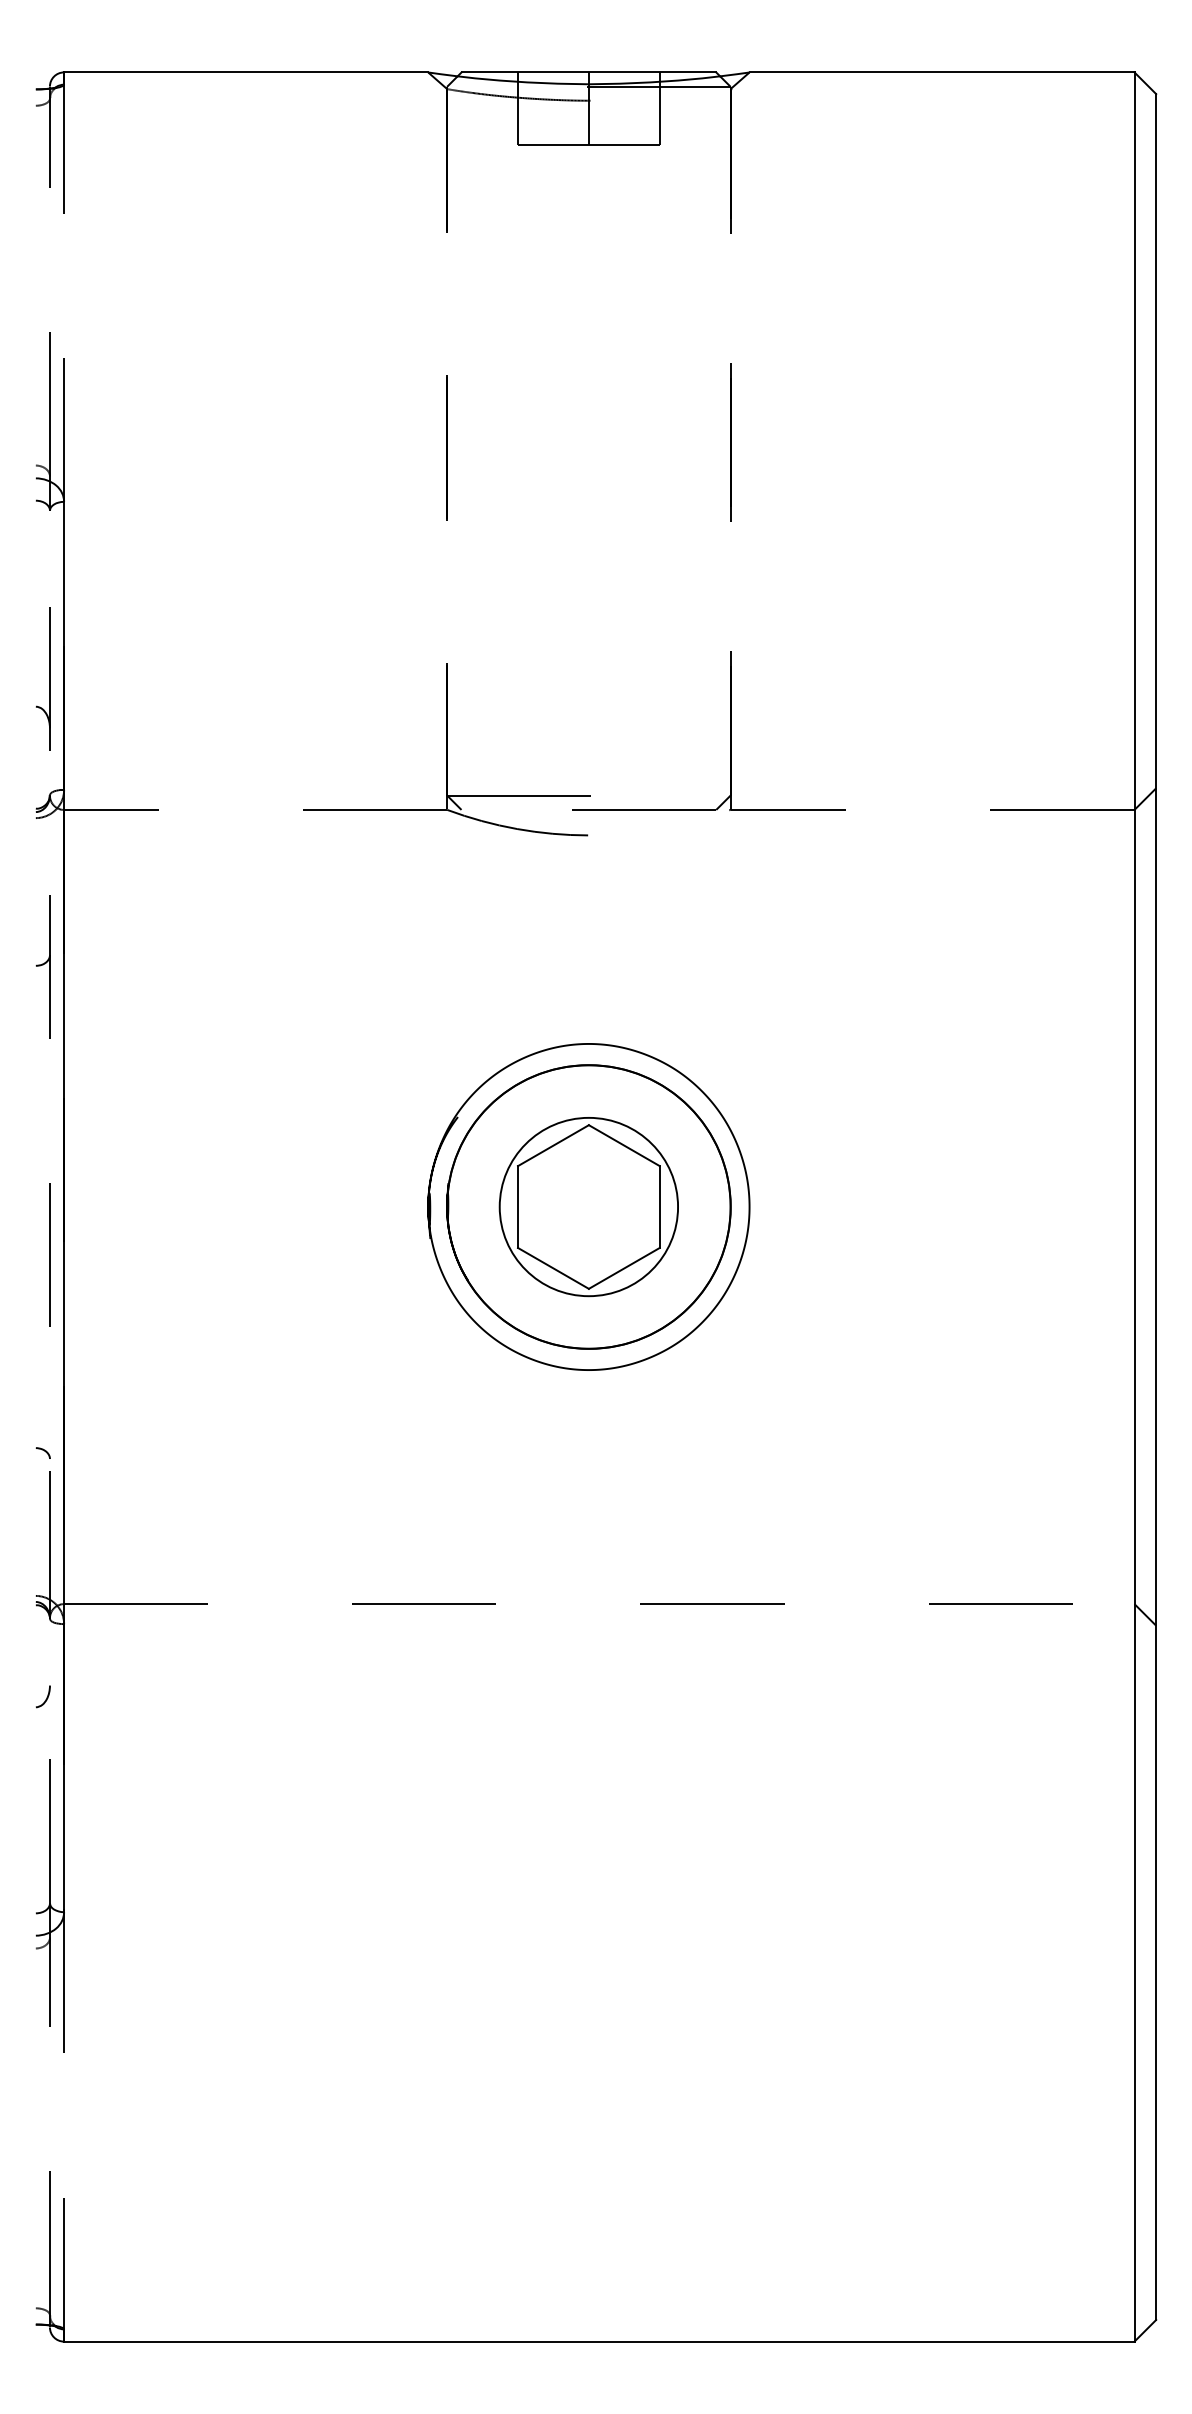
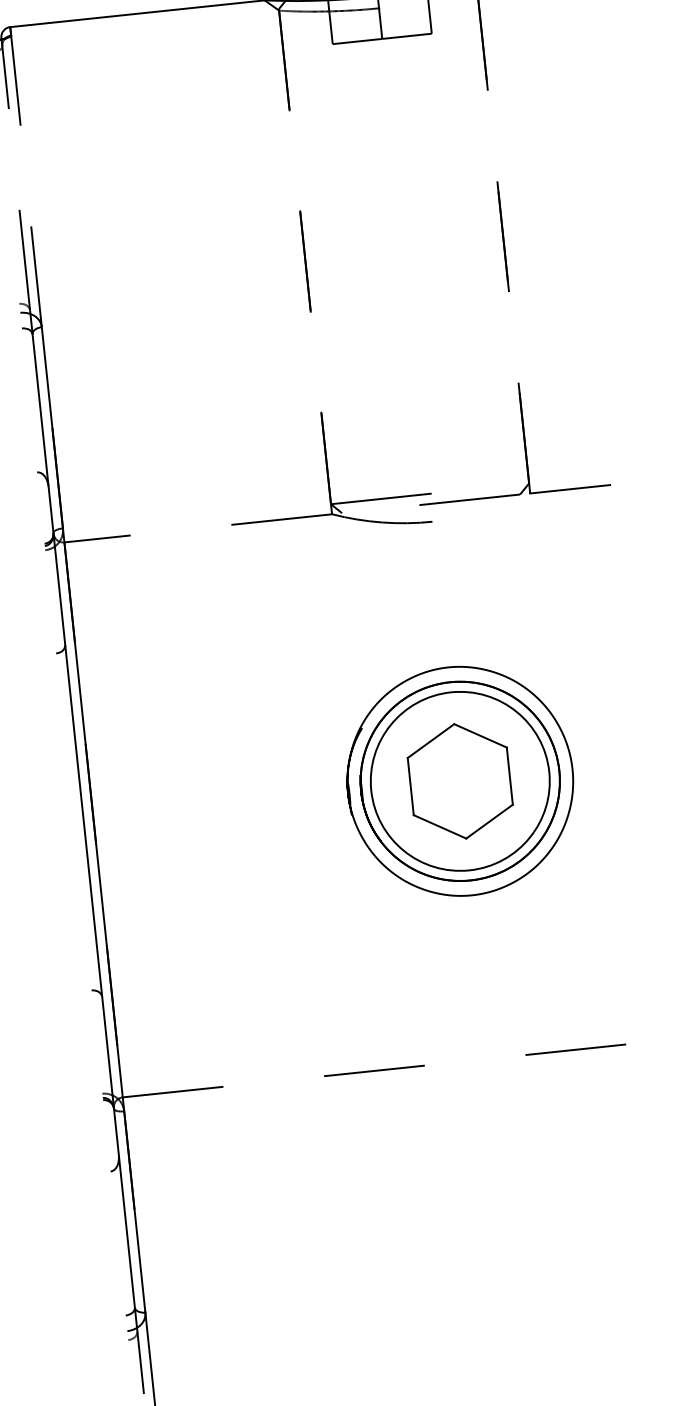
line: (50, 1206) -> (84, 820), dashed -> solid
circle: (588, 1206) -> (459, 781), size x1.43

